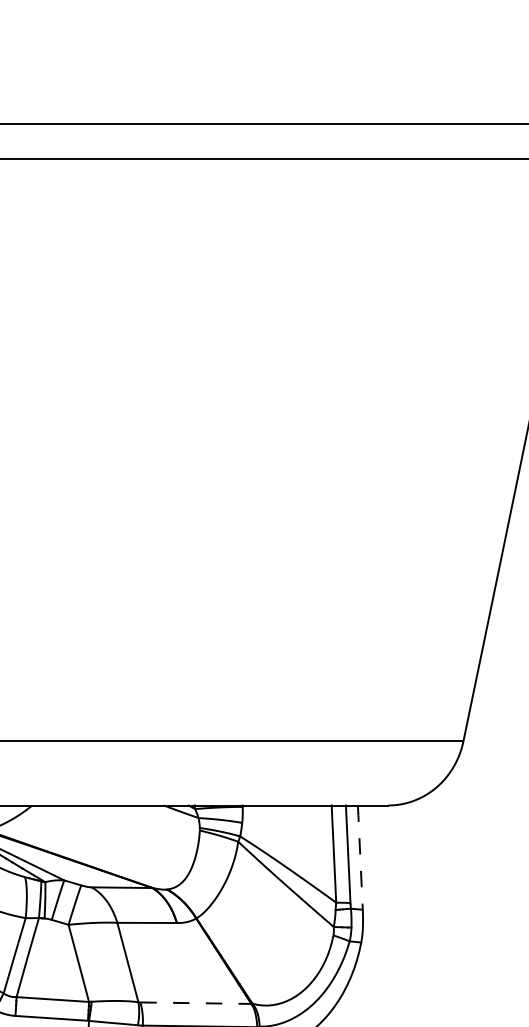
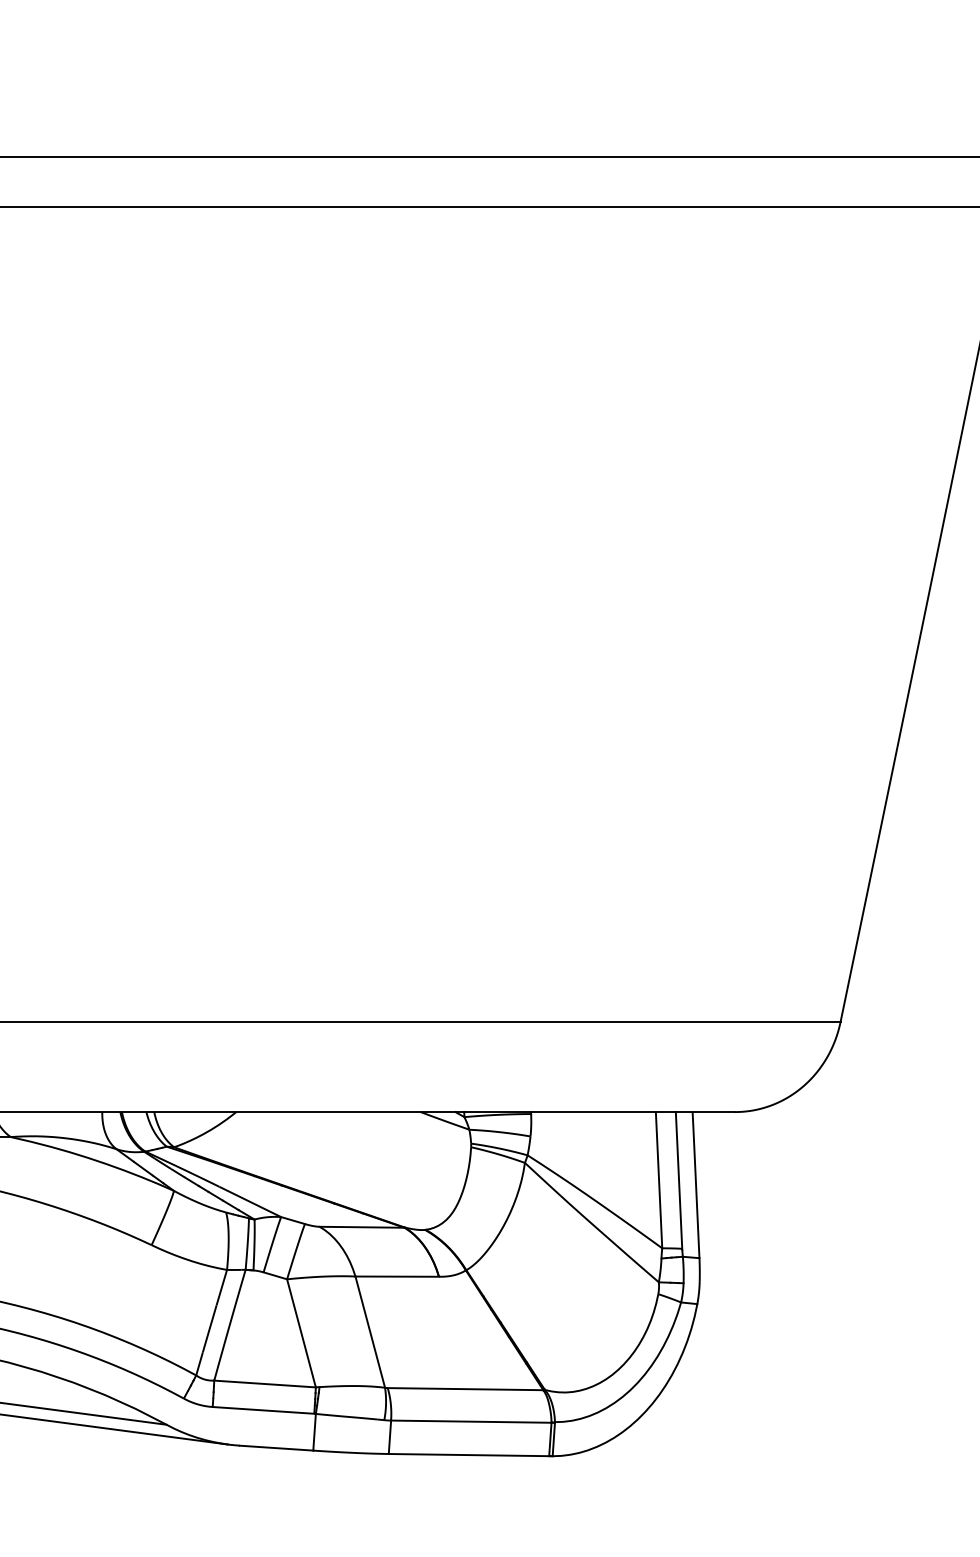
line: (360, 857) -> (696, 1184), dashed -> solid
line: (195, 1003) -> (465, 1389), dashed -> solid

